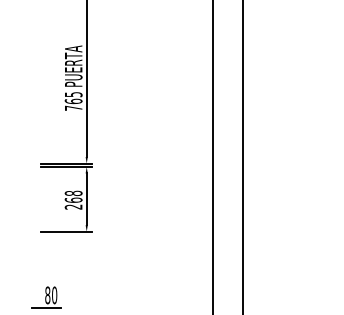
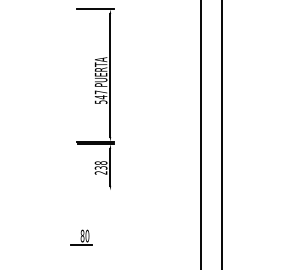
text: (72, 100) -> (100, 96), 765 -> 547
text: (72, 199) -> (100, 167), 268 -> 238
line: (65, 231) -> (95, 190), removed

